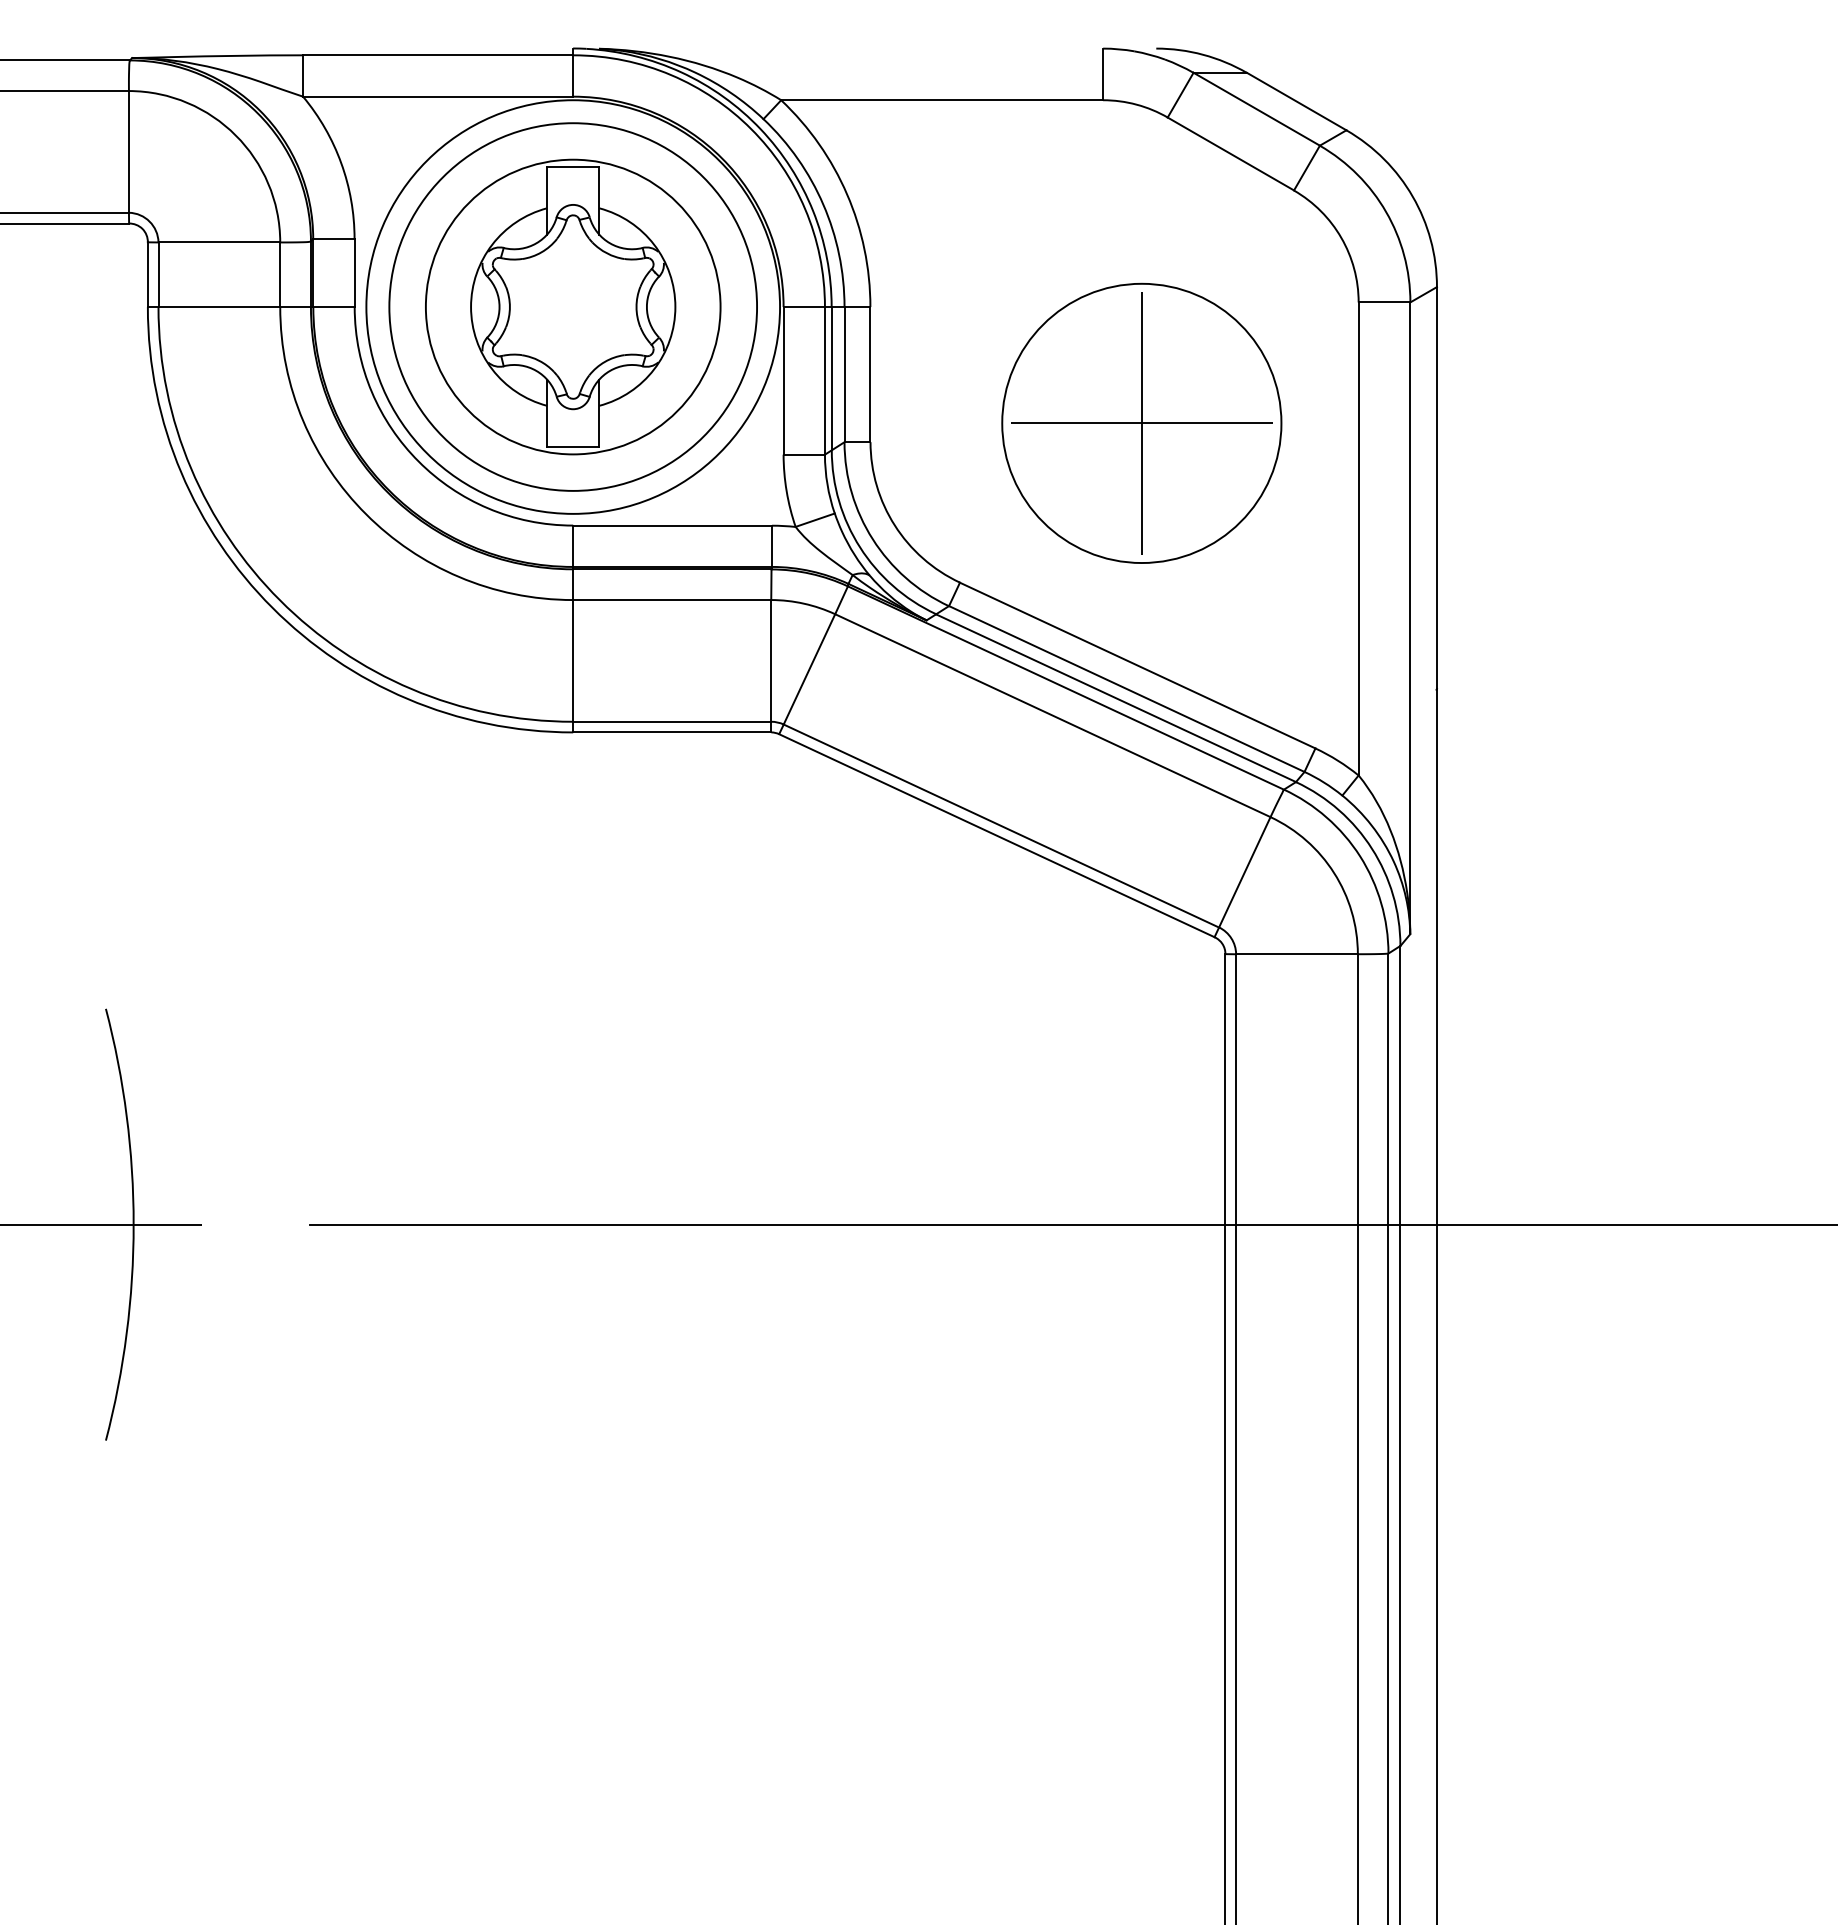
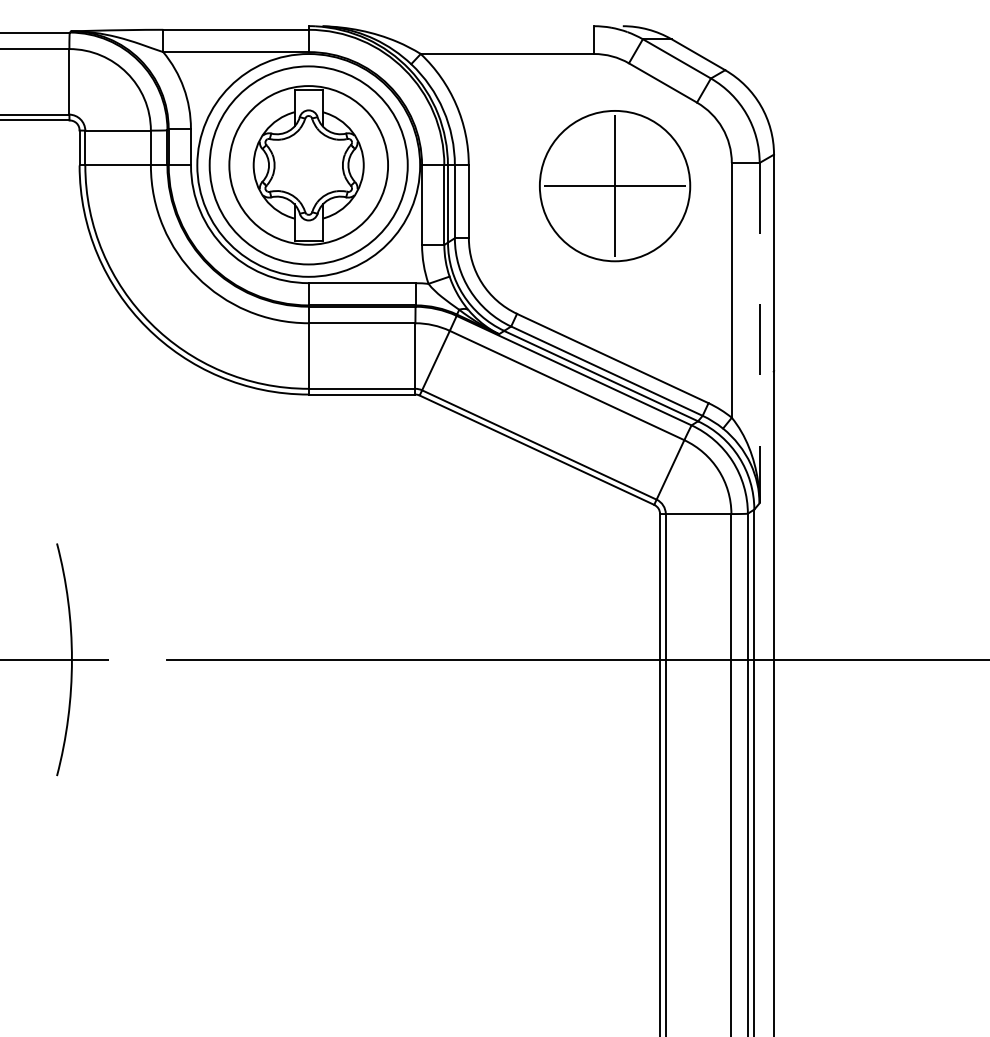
part: (1142, 424) -> (615, 186), moved
line: (1410, 619) -> (759, 333), solid -> dashed

